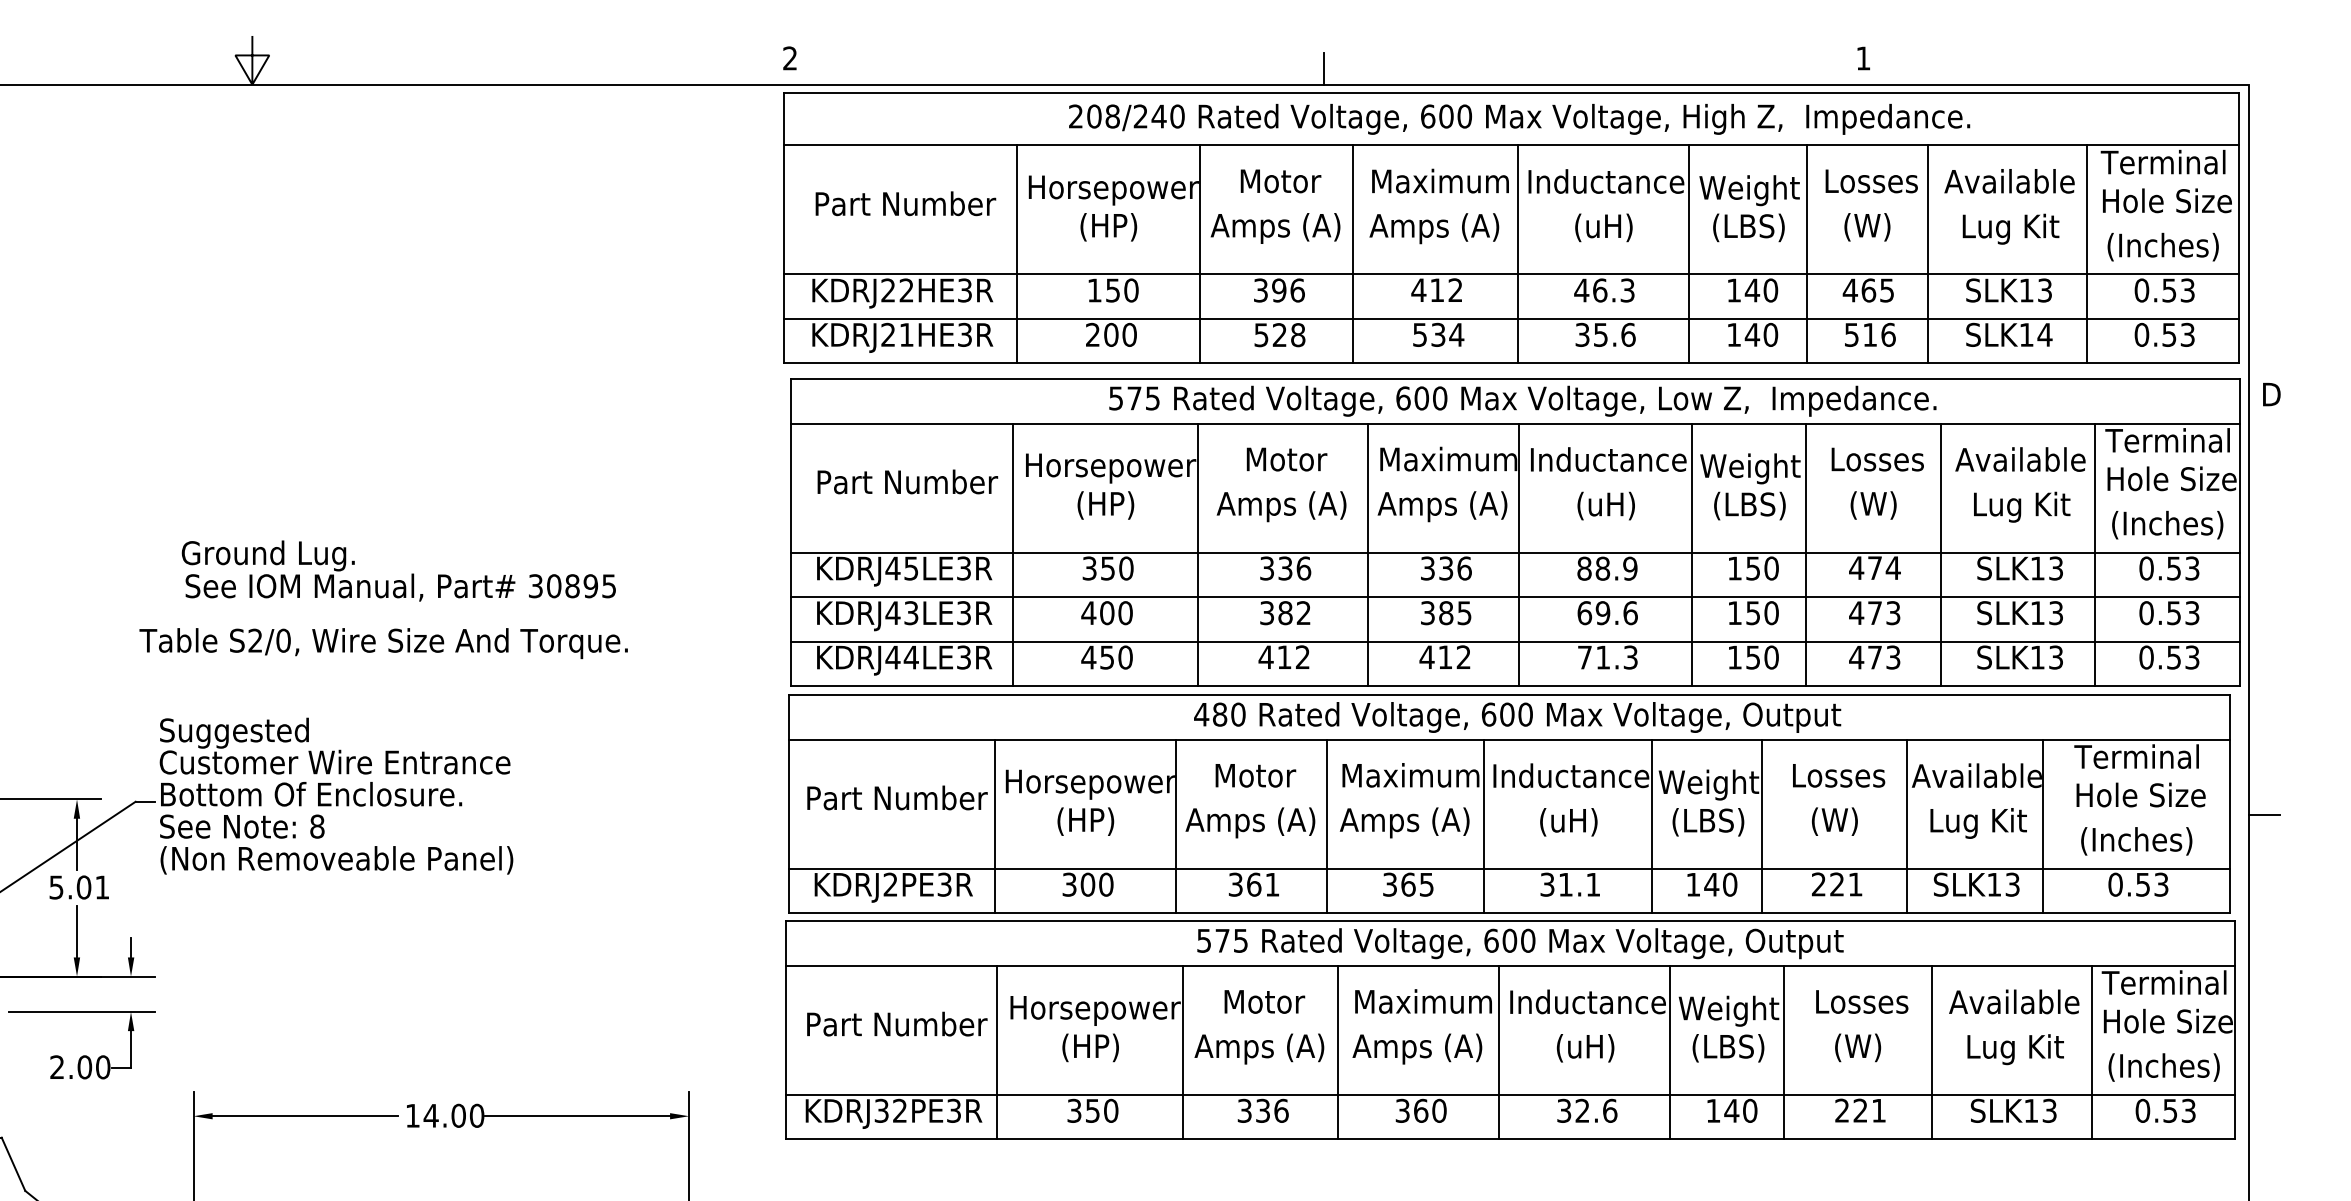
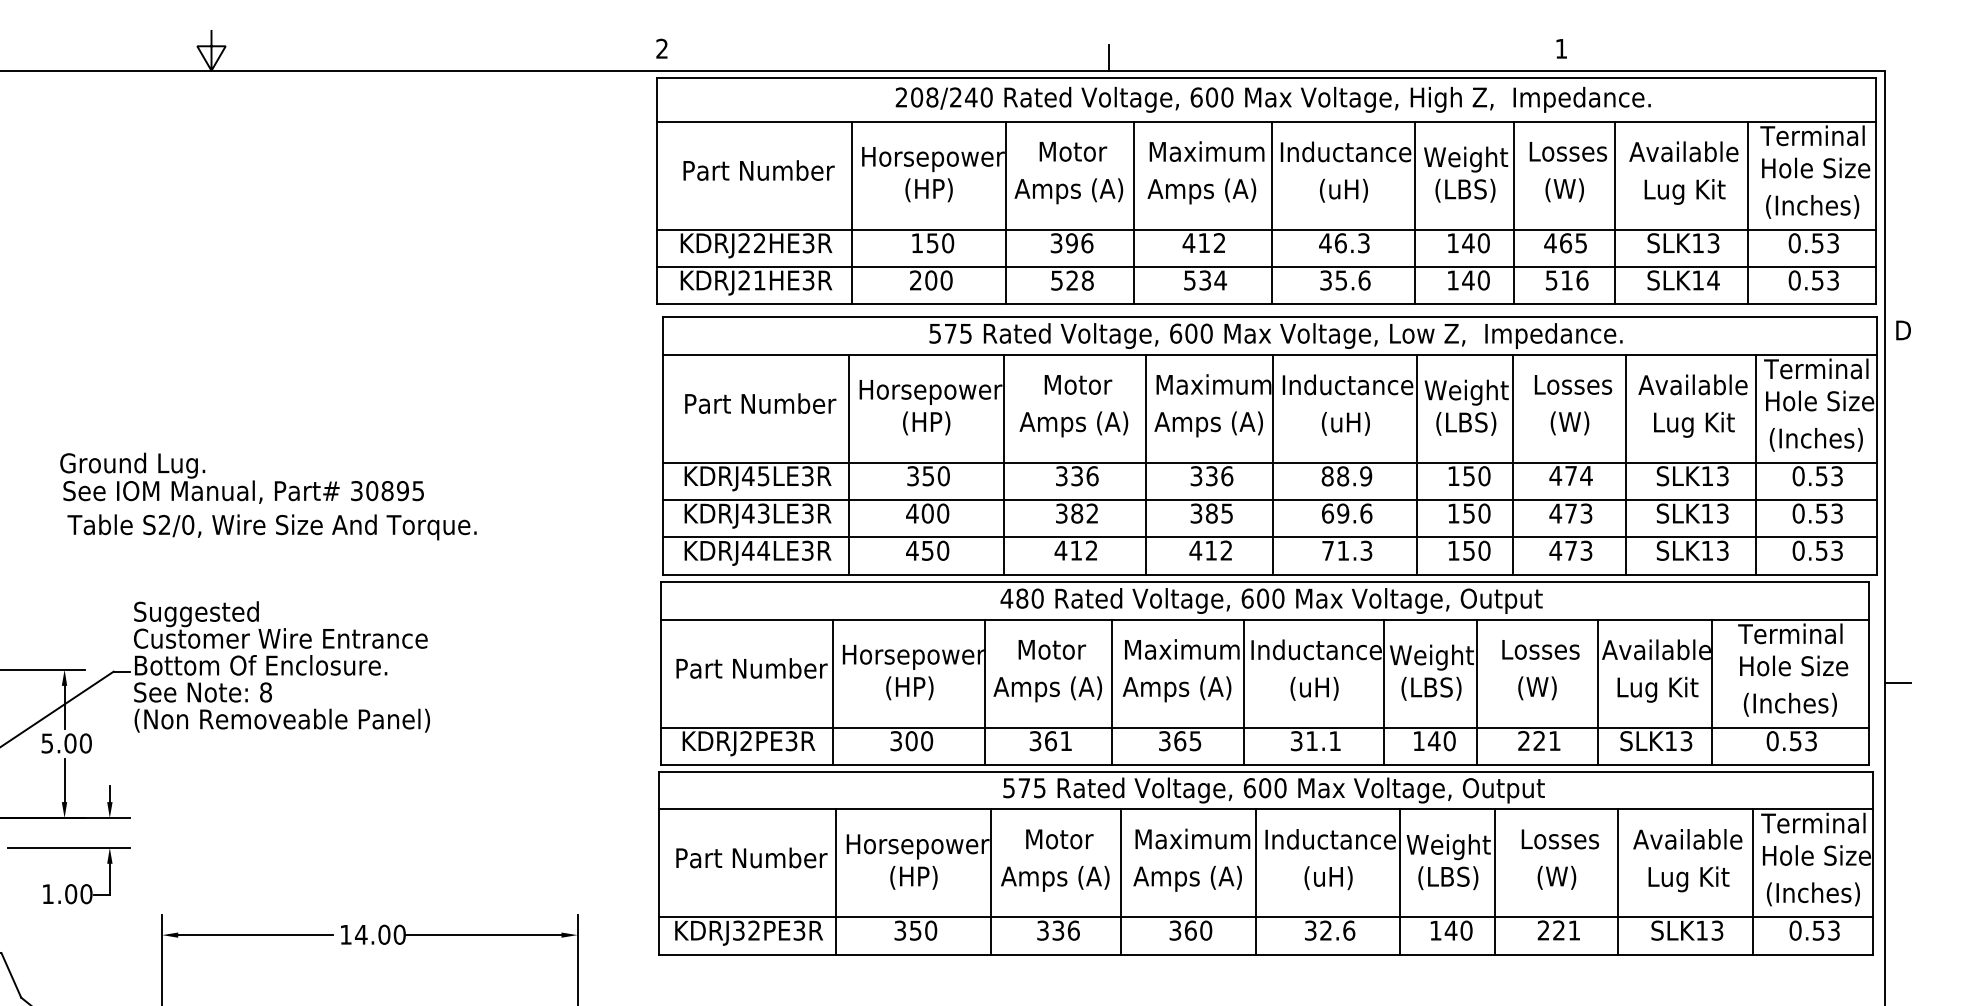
text: (398, 570) -> (241, 477), moved
text: (383, 643) -> (271, 527), moved
text: (102, 887) -> (85, 743), 5.01 -> 5.00
text: (56, 1066) -> (47, 893), 2.00 -> 1.00

